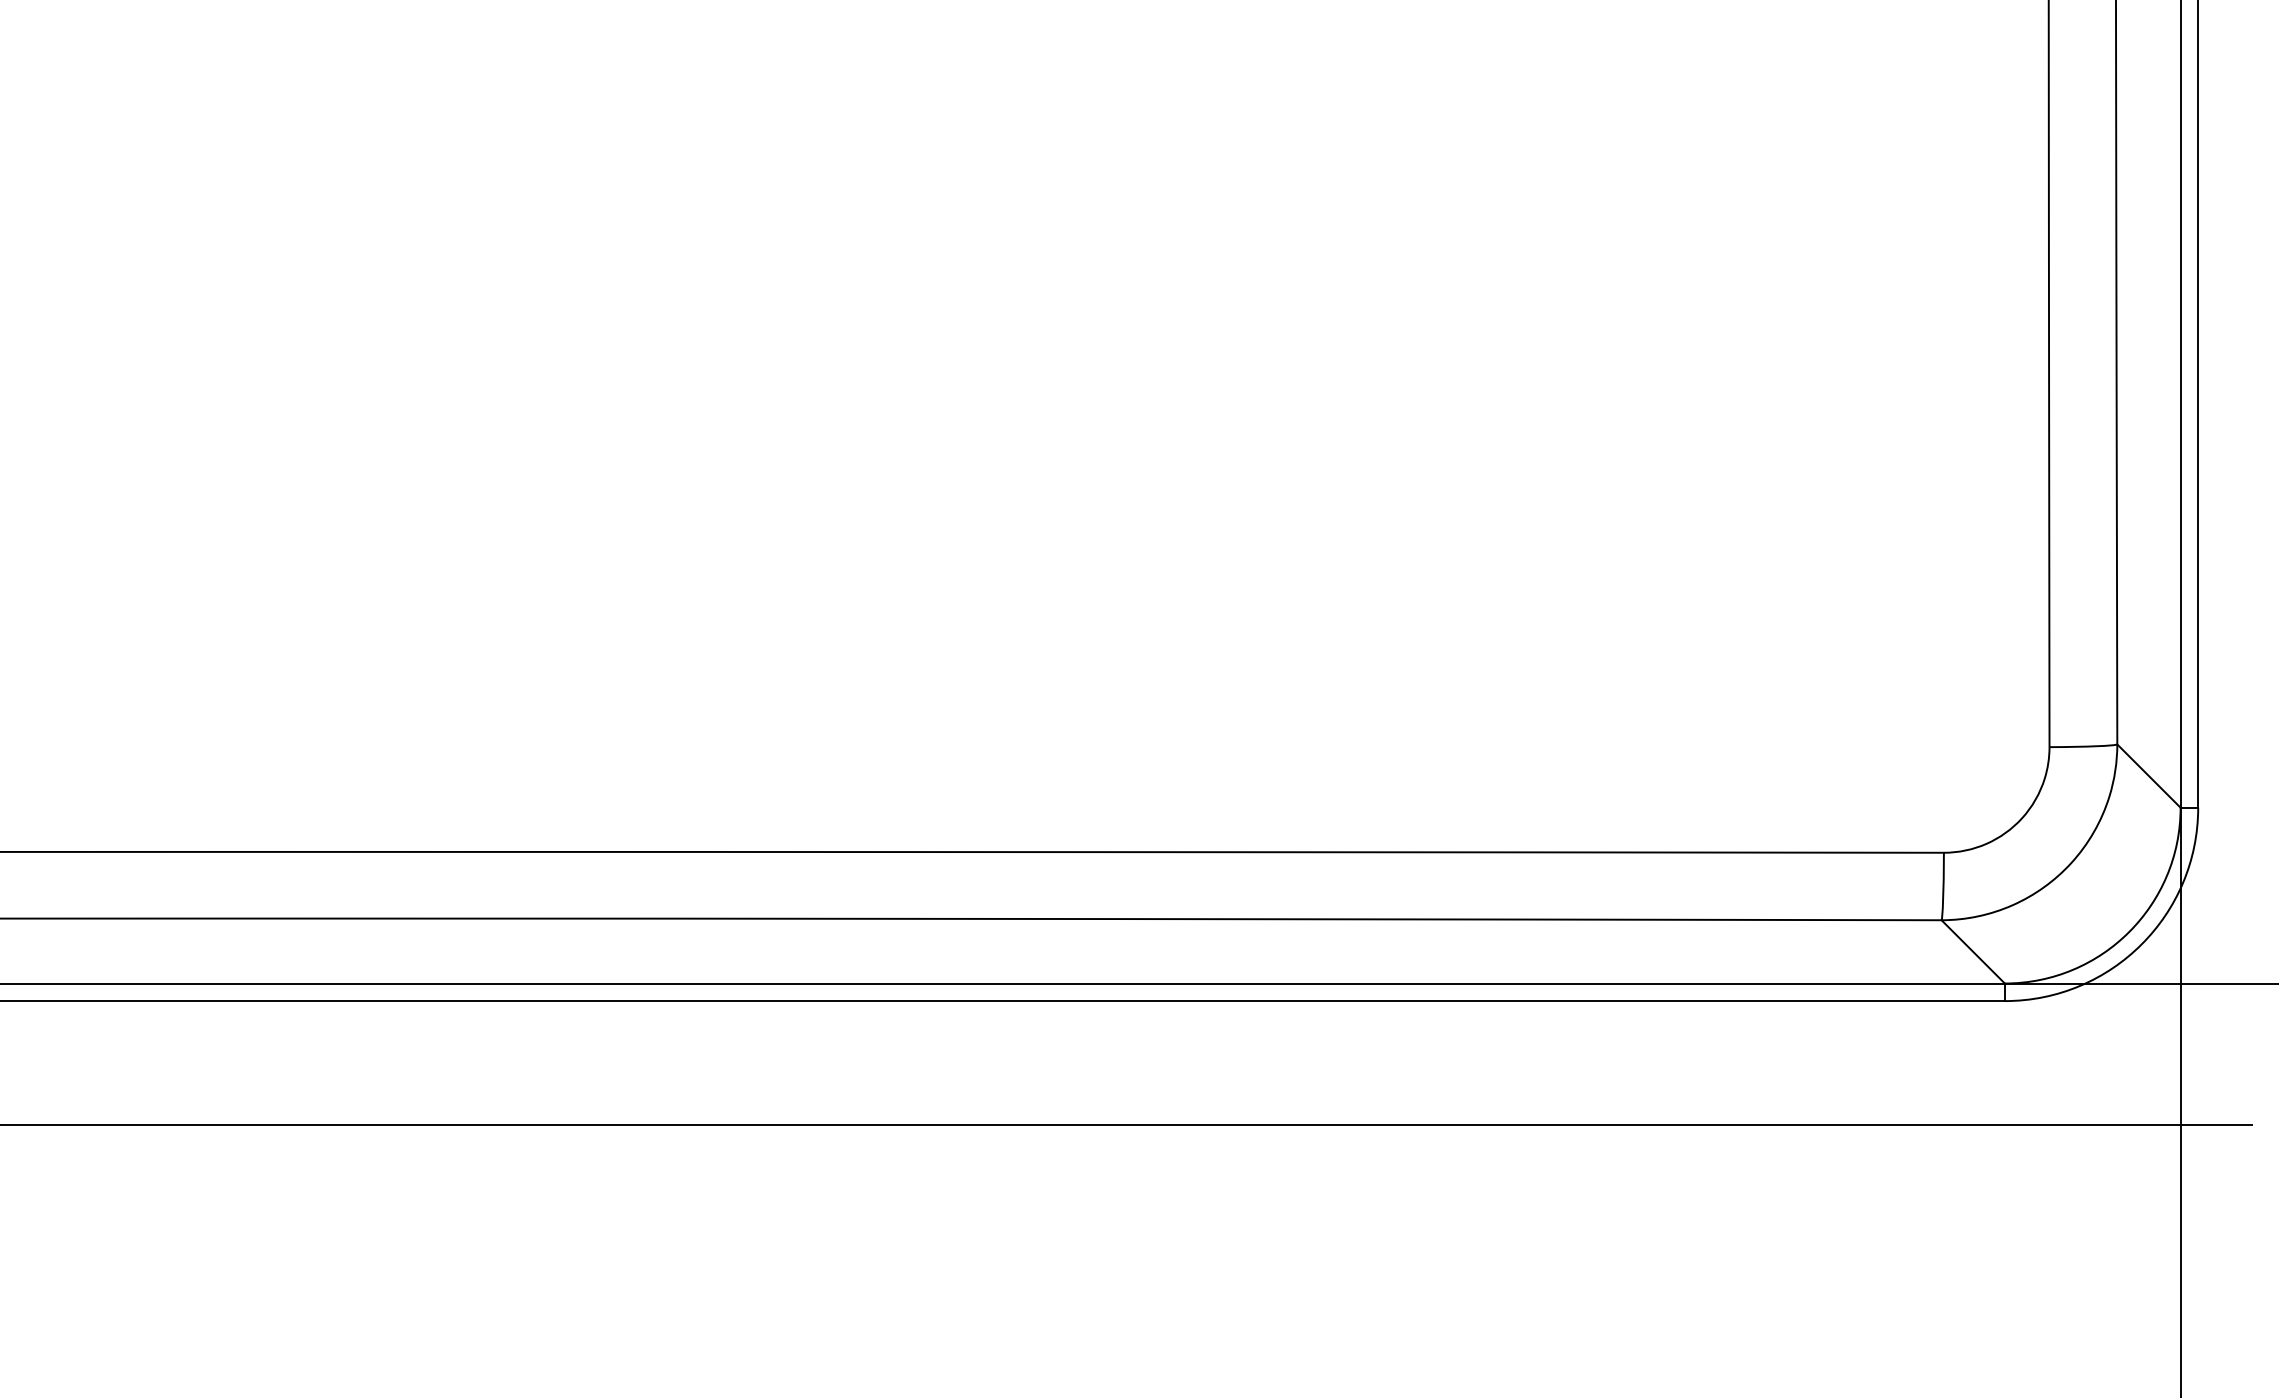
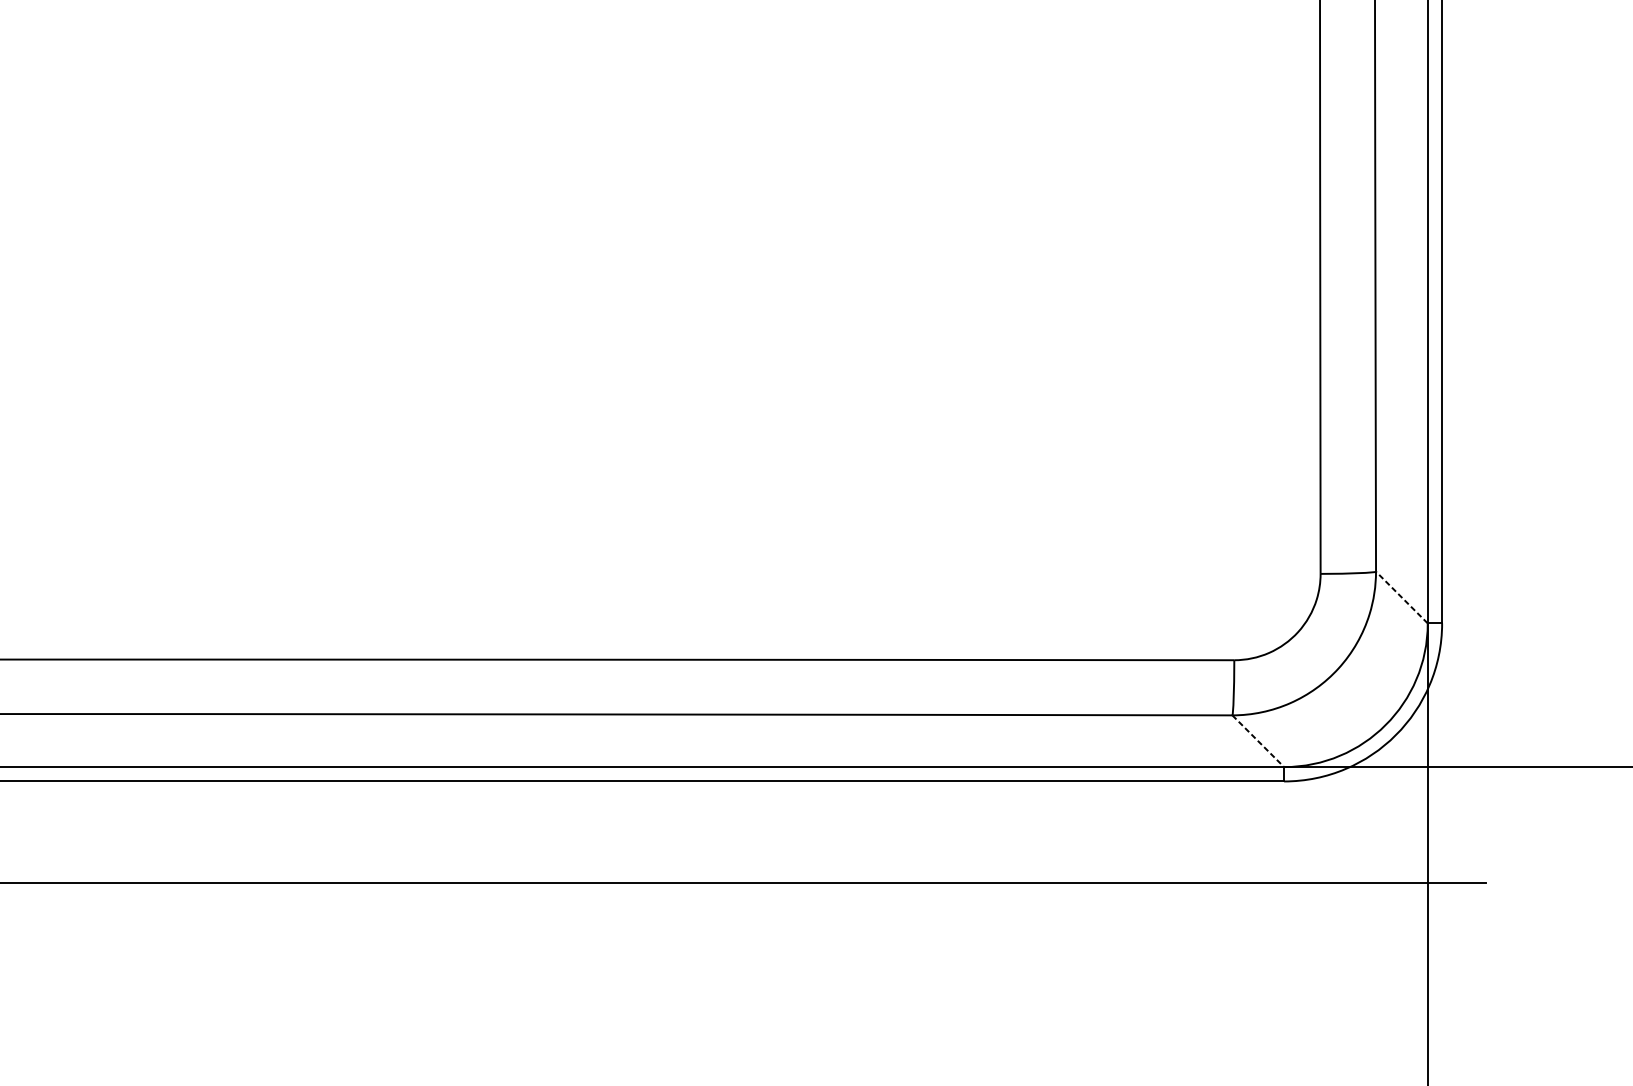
line: (2148, 776) -> (1401, 597), solid -> dashed
line: (1973, 951) -> (1258, 740), solid -> dashed

